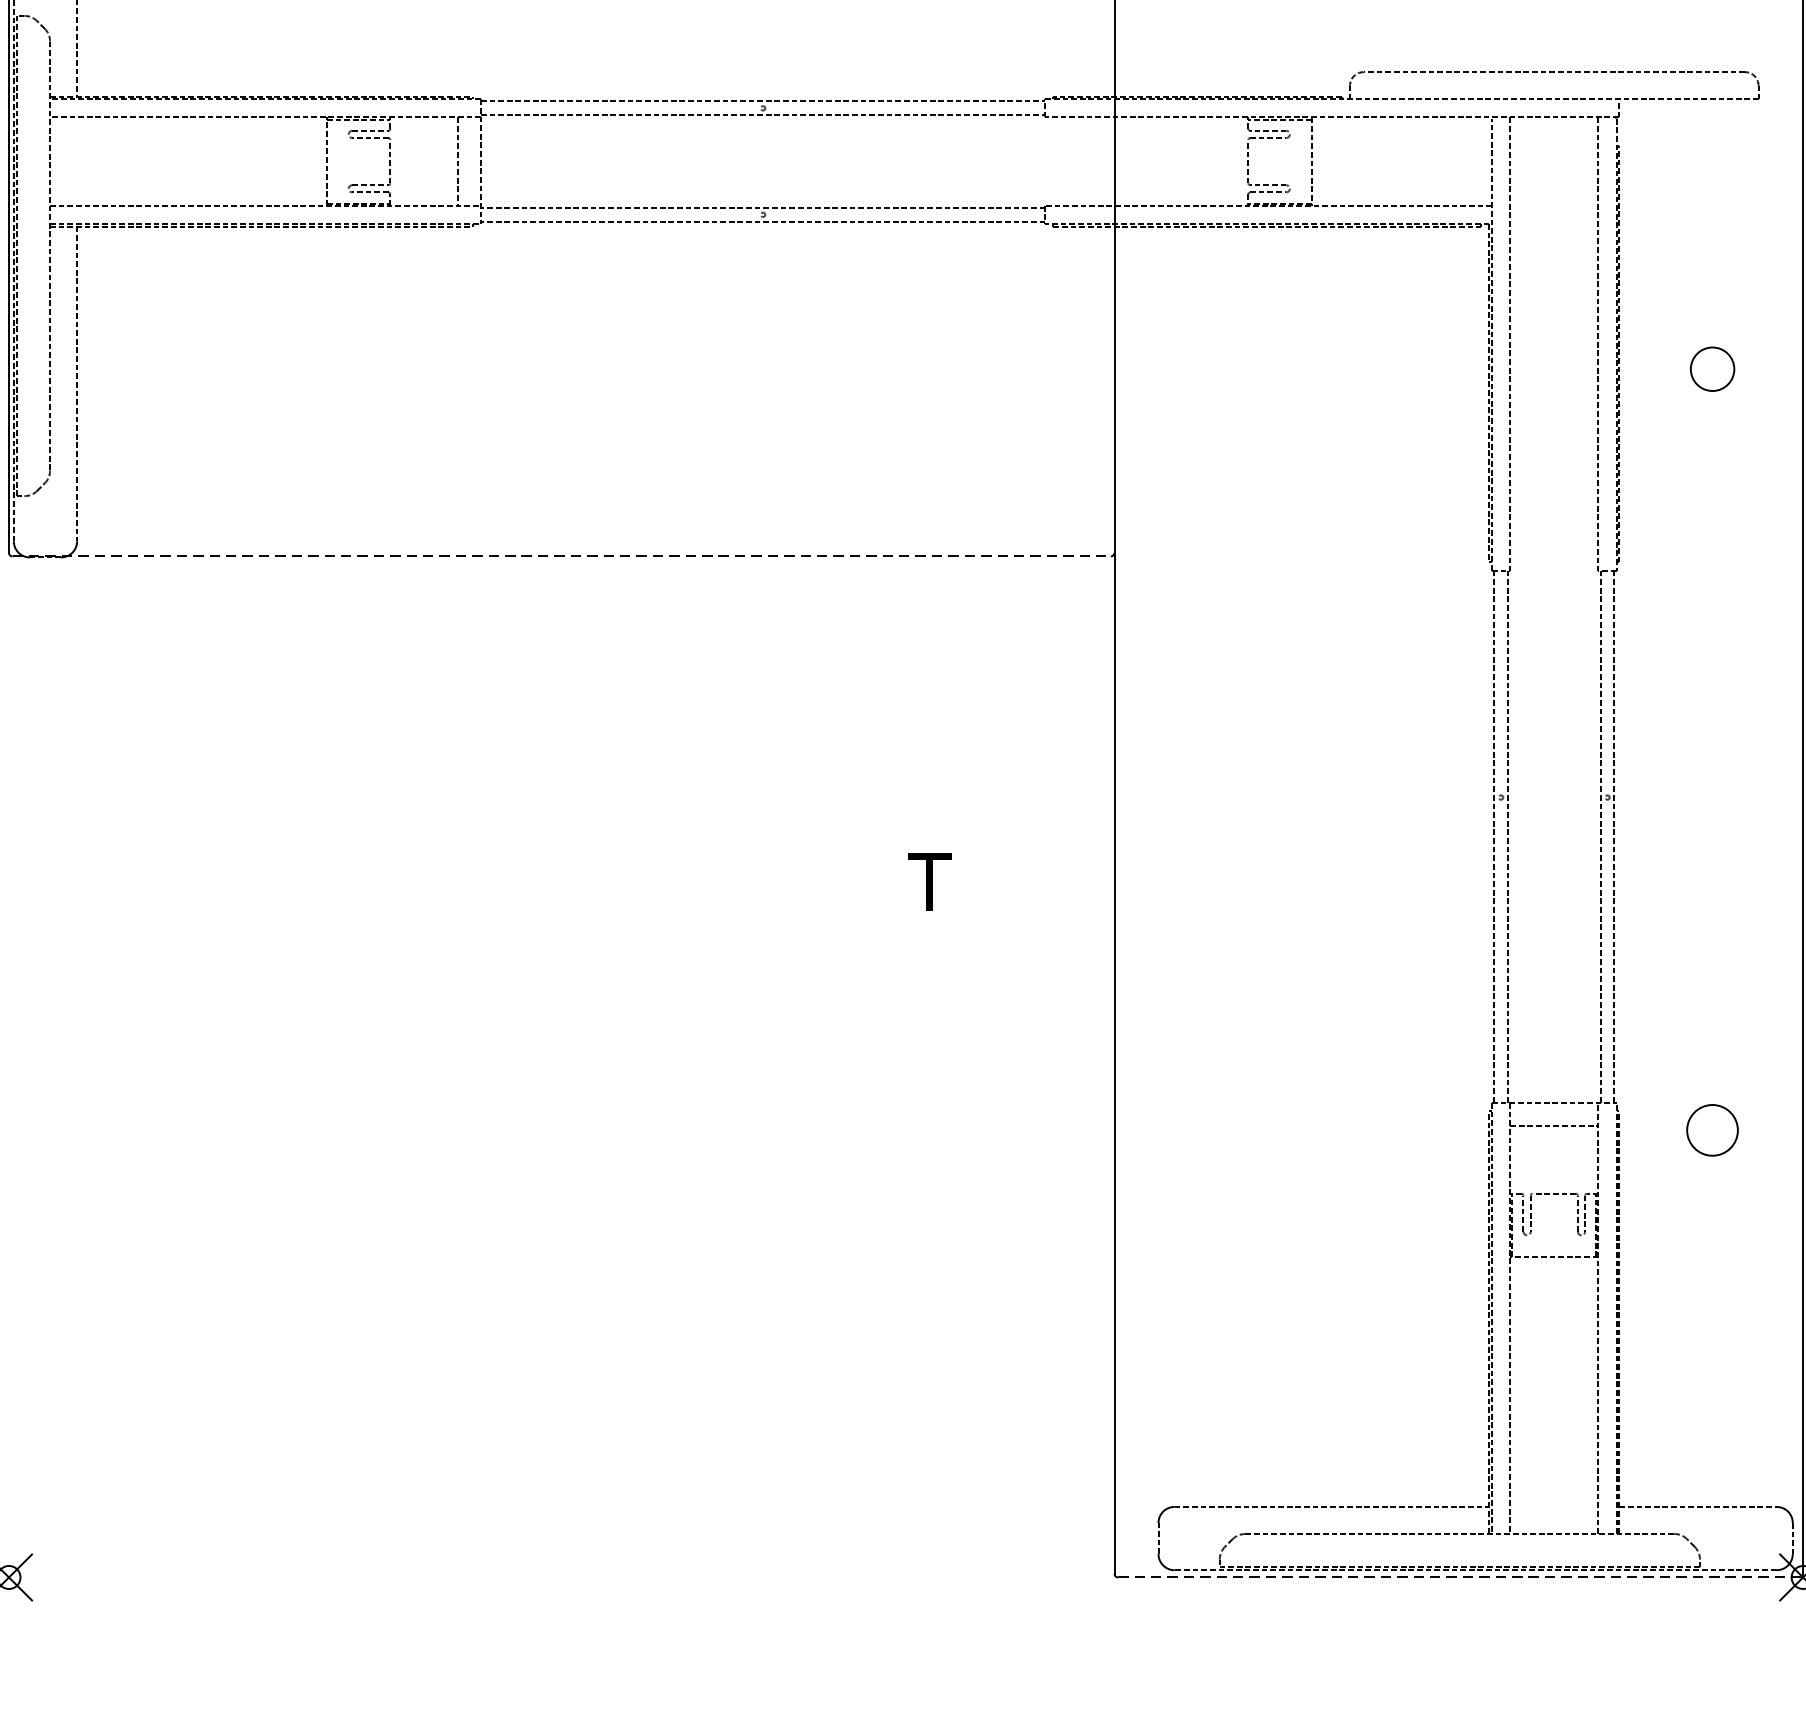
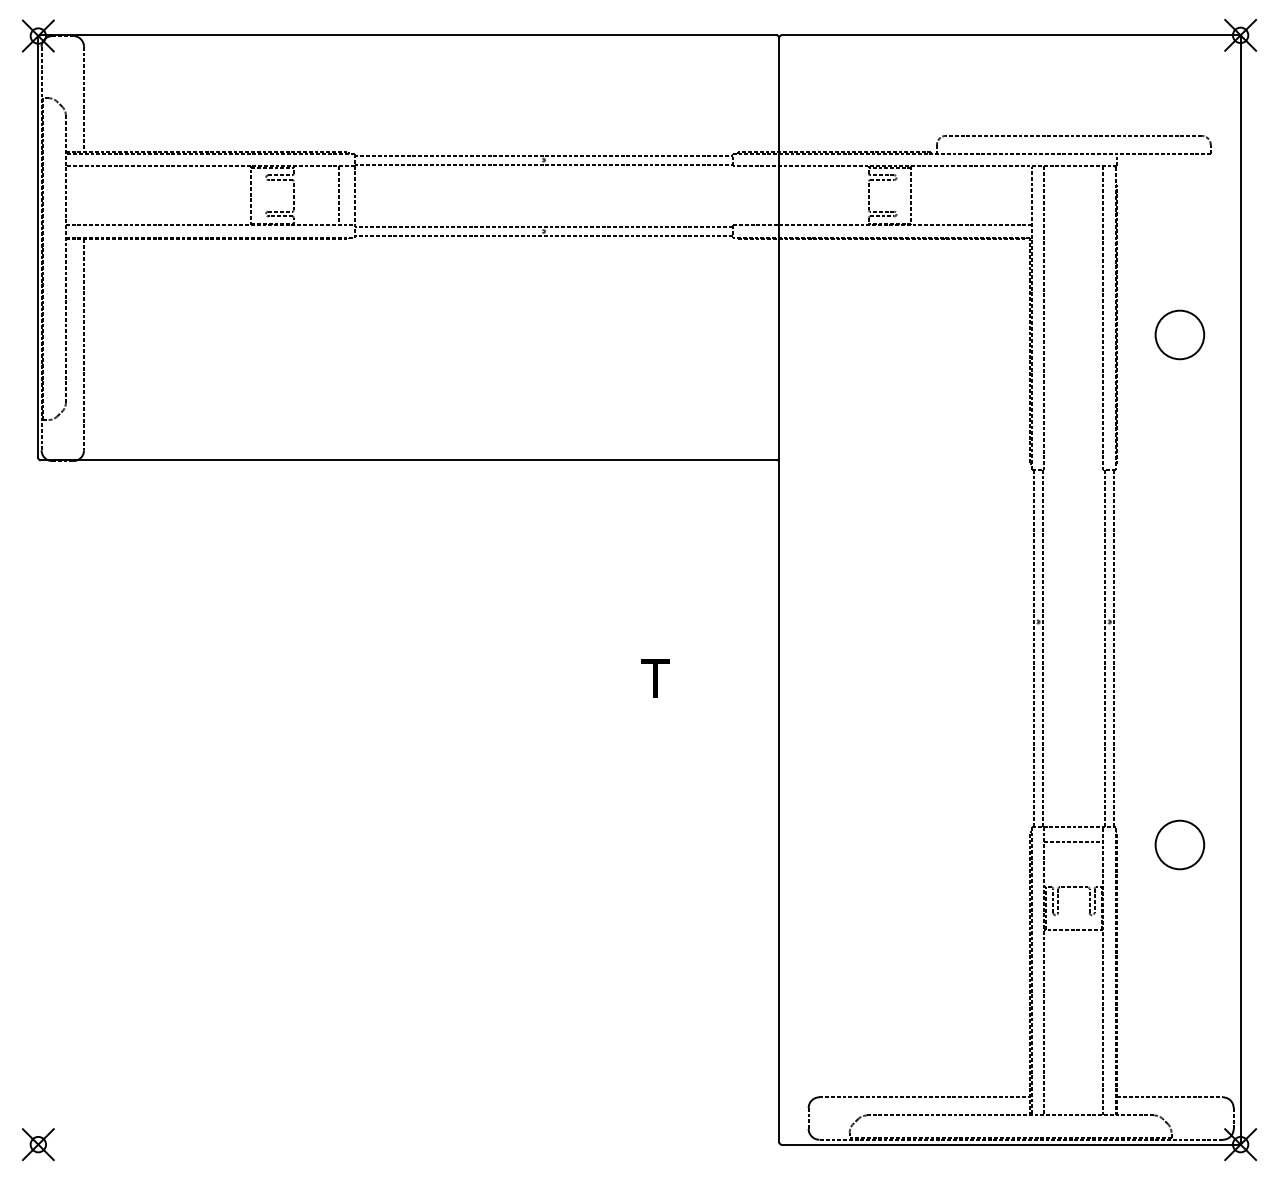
circle: (1711, 368) -> (1179, 334), size x1.67
line: (561, 556) -> (408, 460), dashed -> solid
circle: (1711, 1129) -> (1179, 844), size x1.43
line: (1459, 1577) -> (1010, 1144), dashed -> solid

